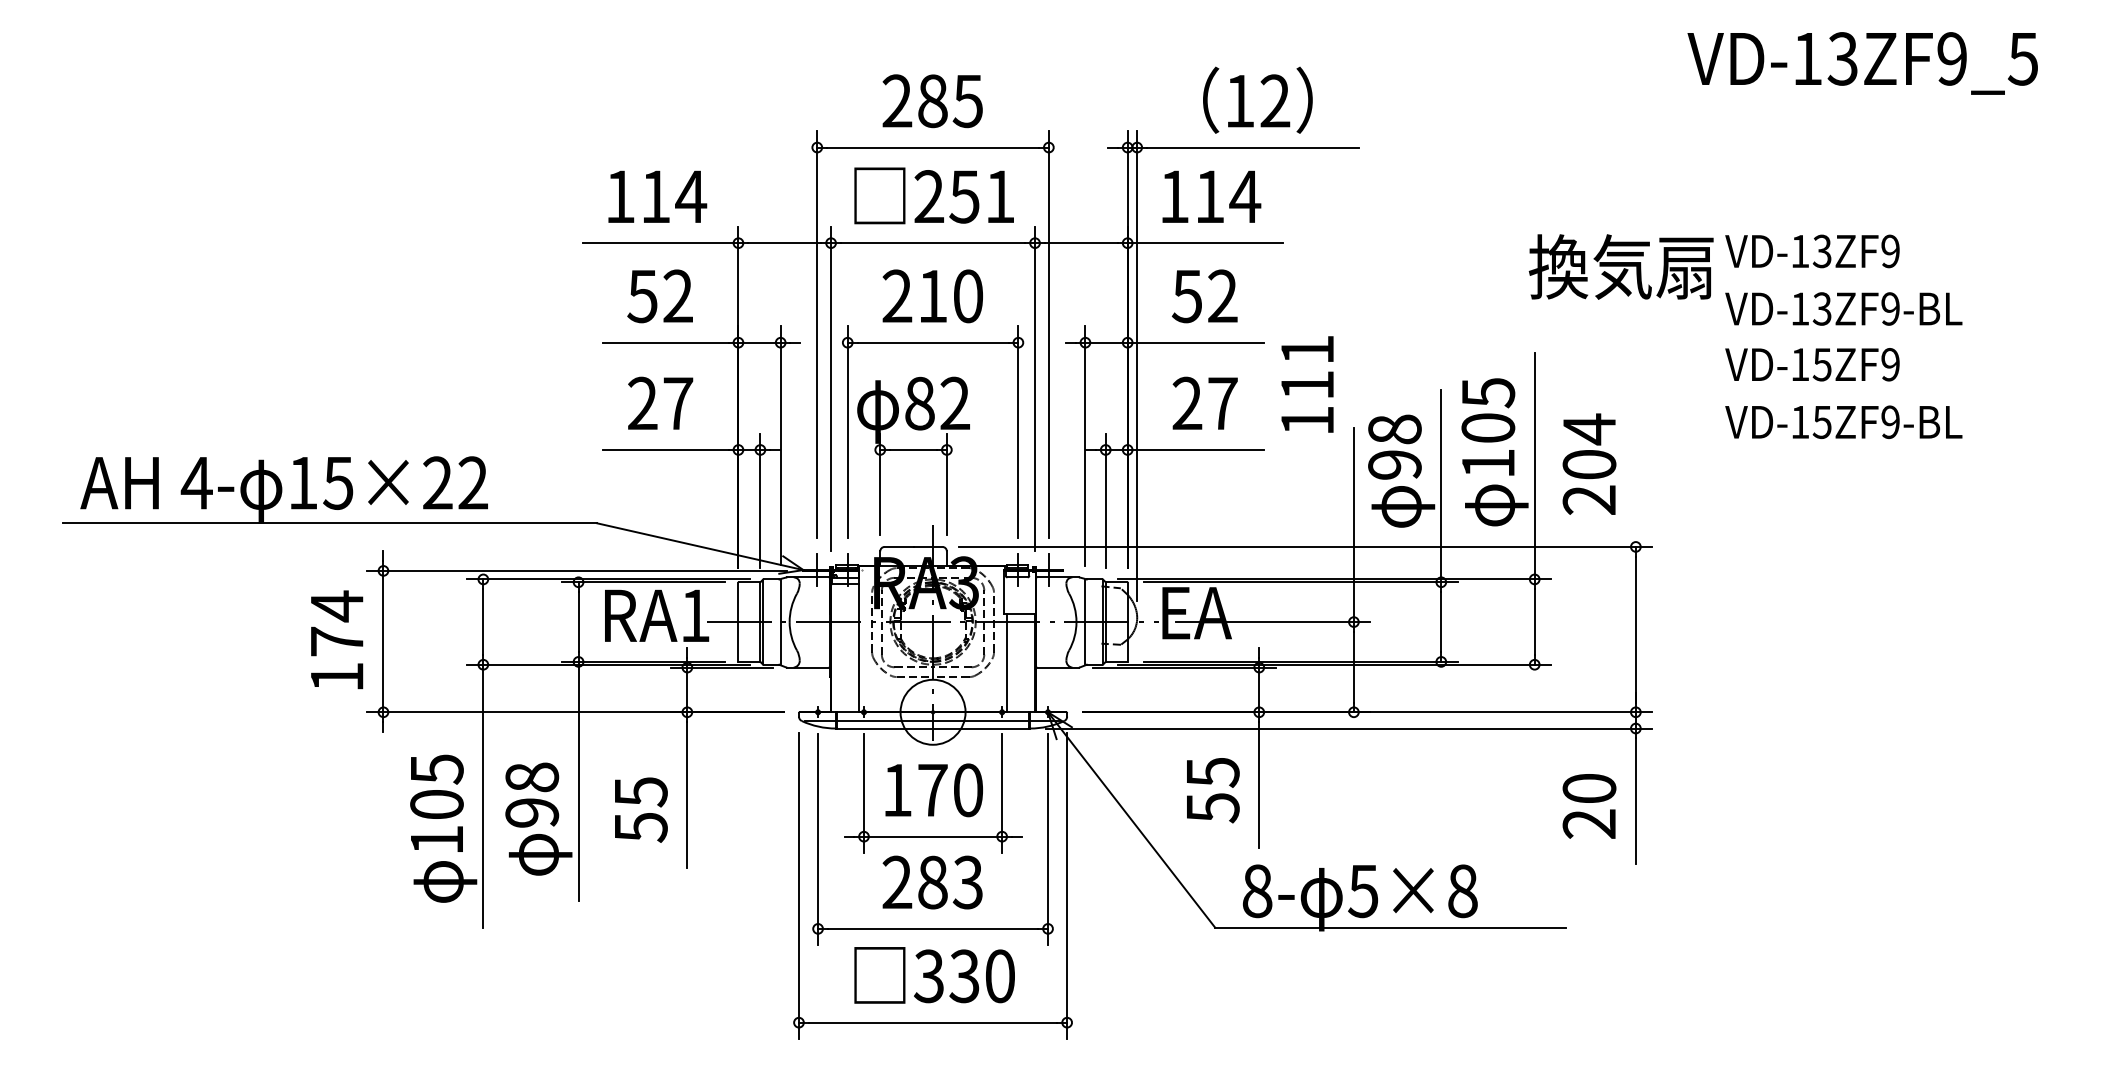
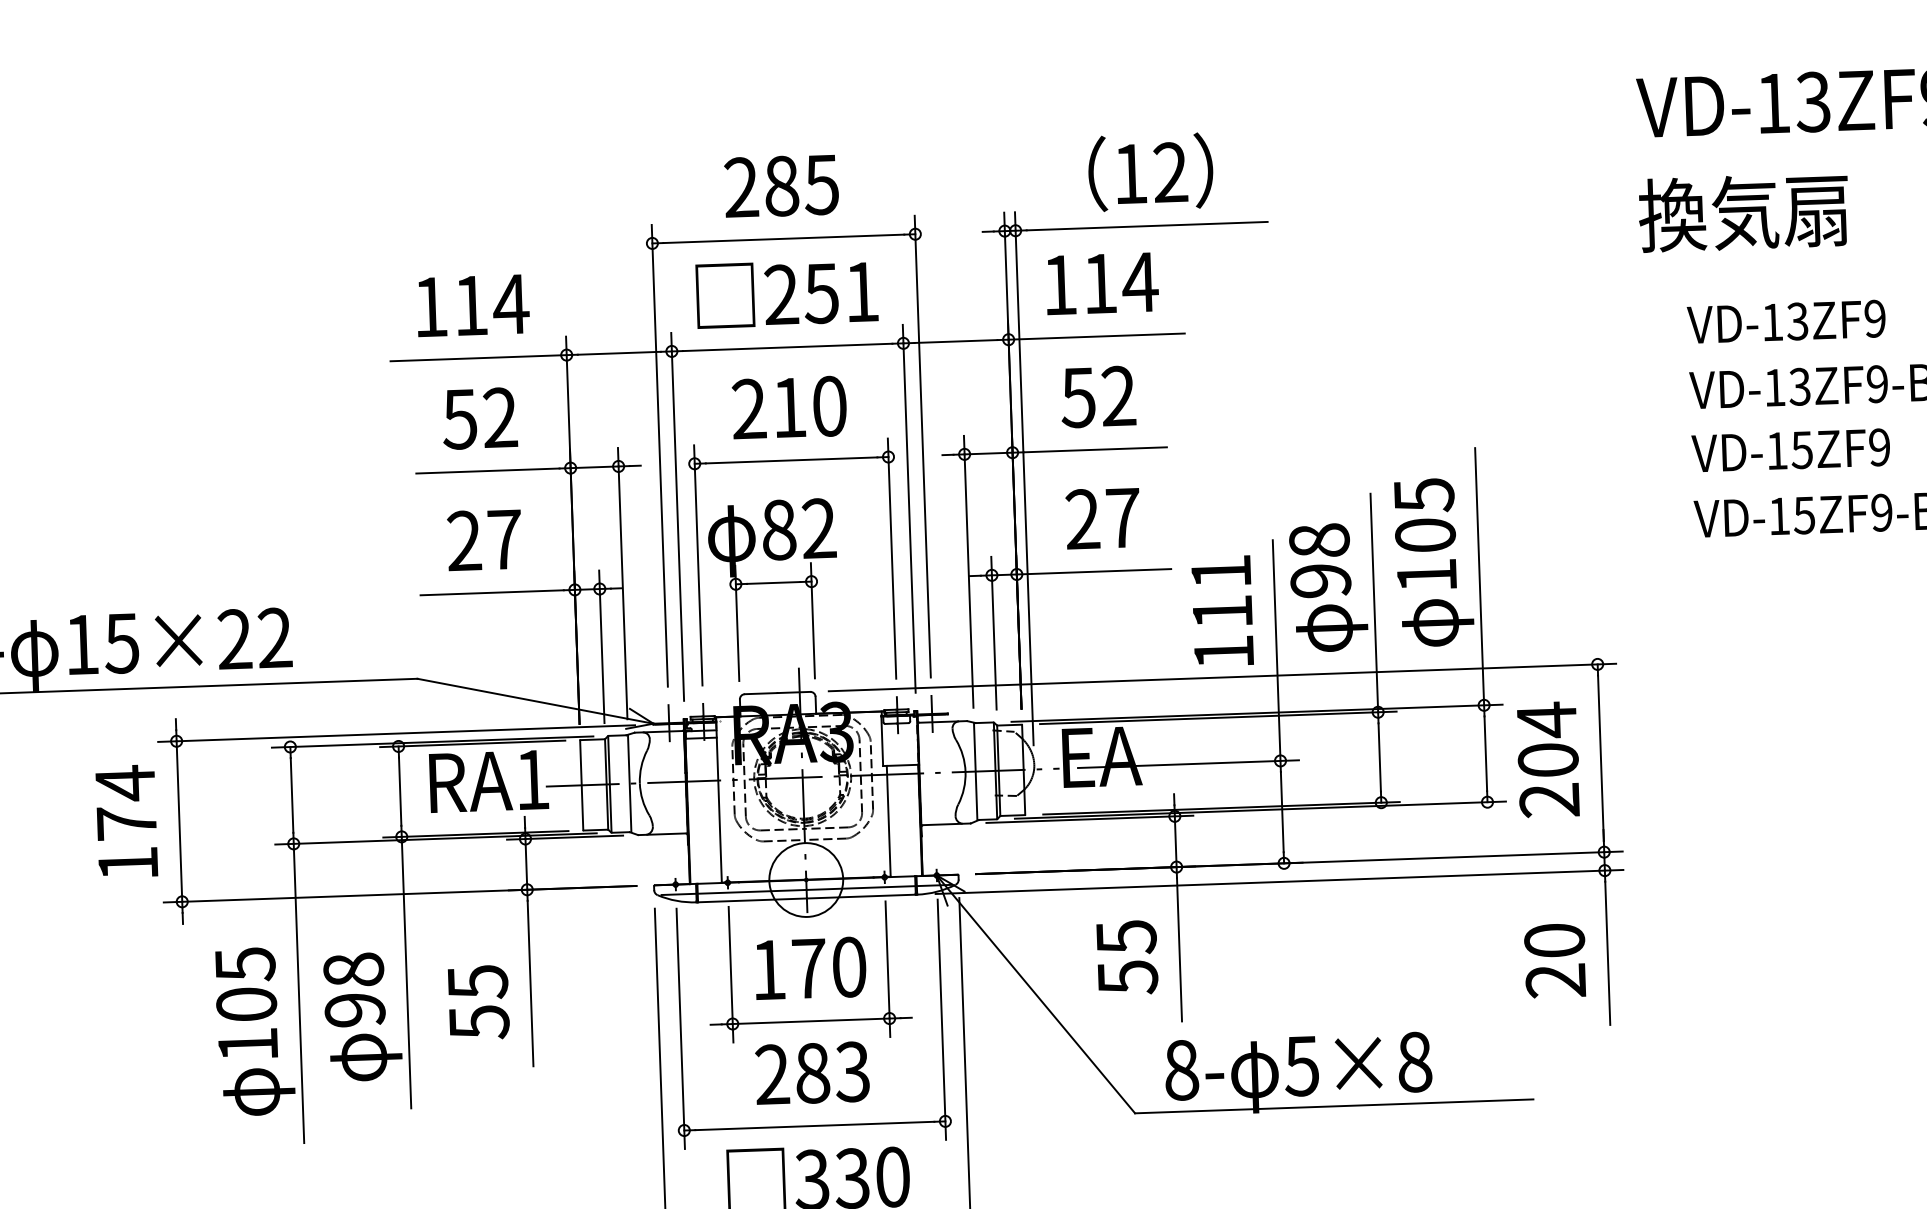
text: (1620, 266) -> (1742, 212), moved
text: (1307, 384) -> (1222, 611), moved
text: (1589, 463) -> (1548, 758), moved

